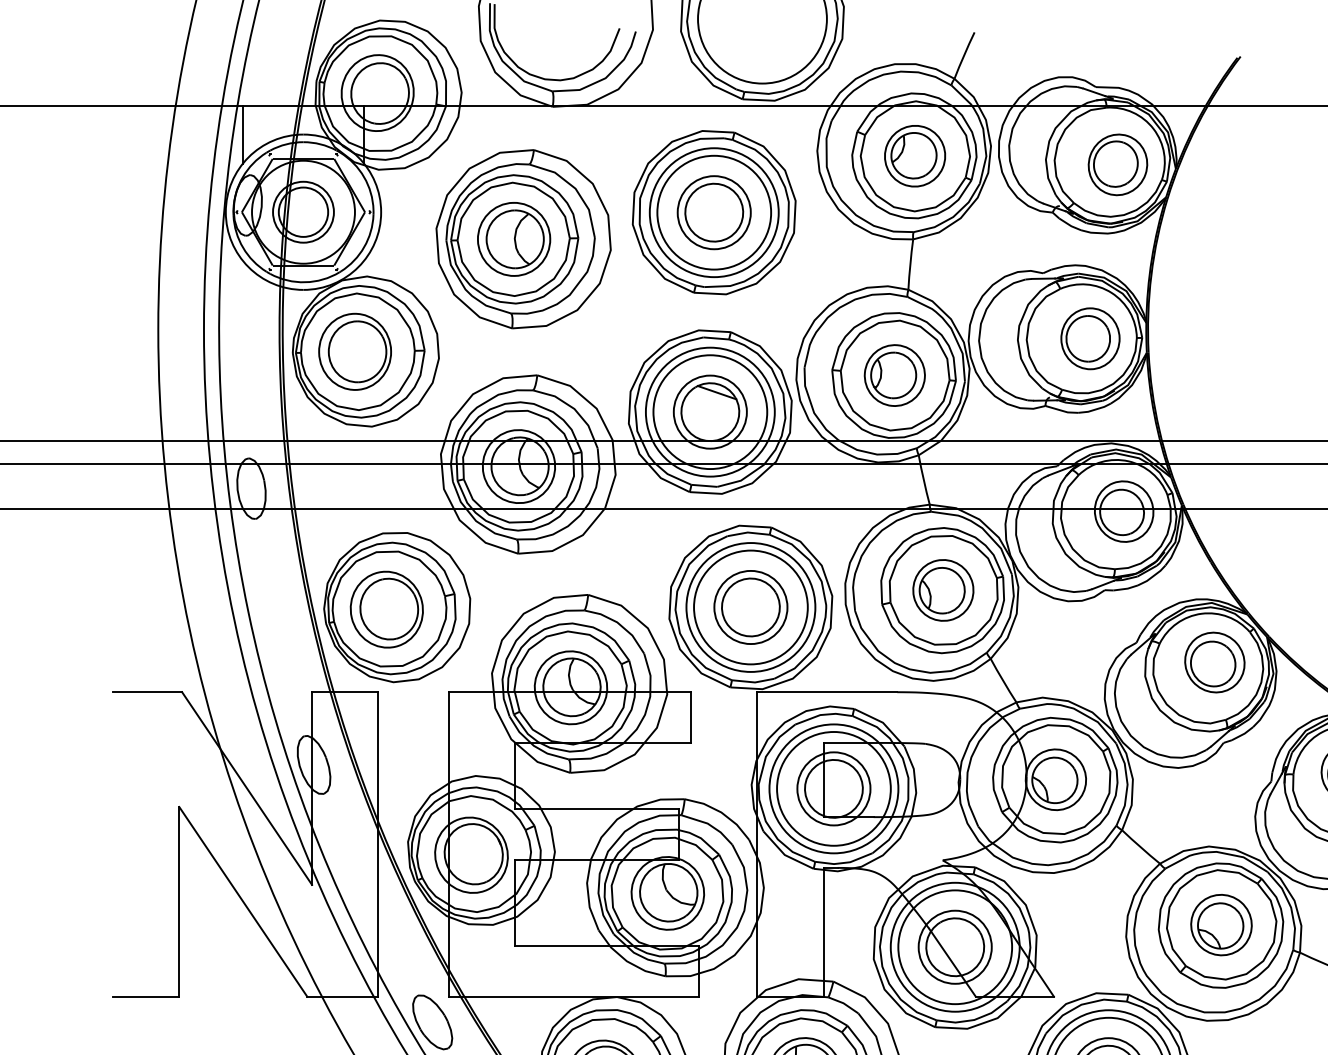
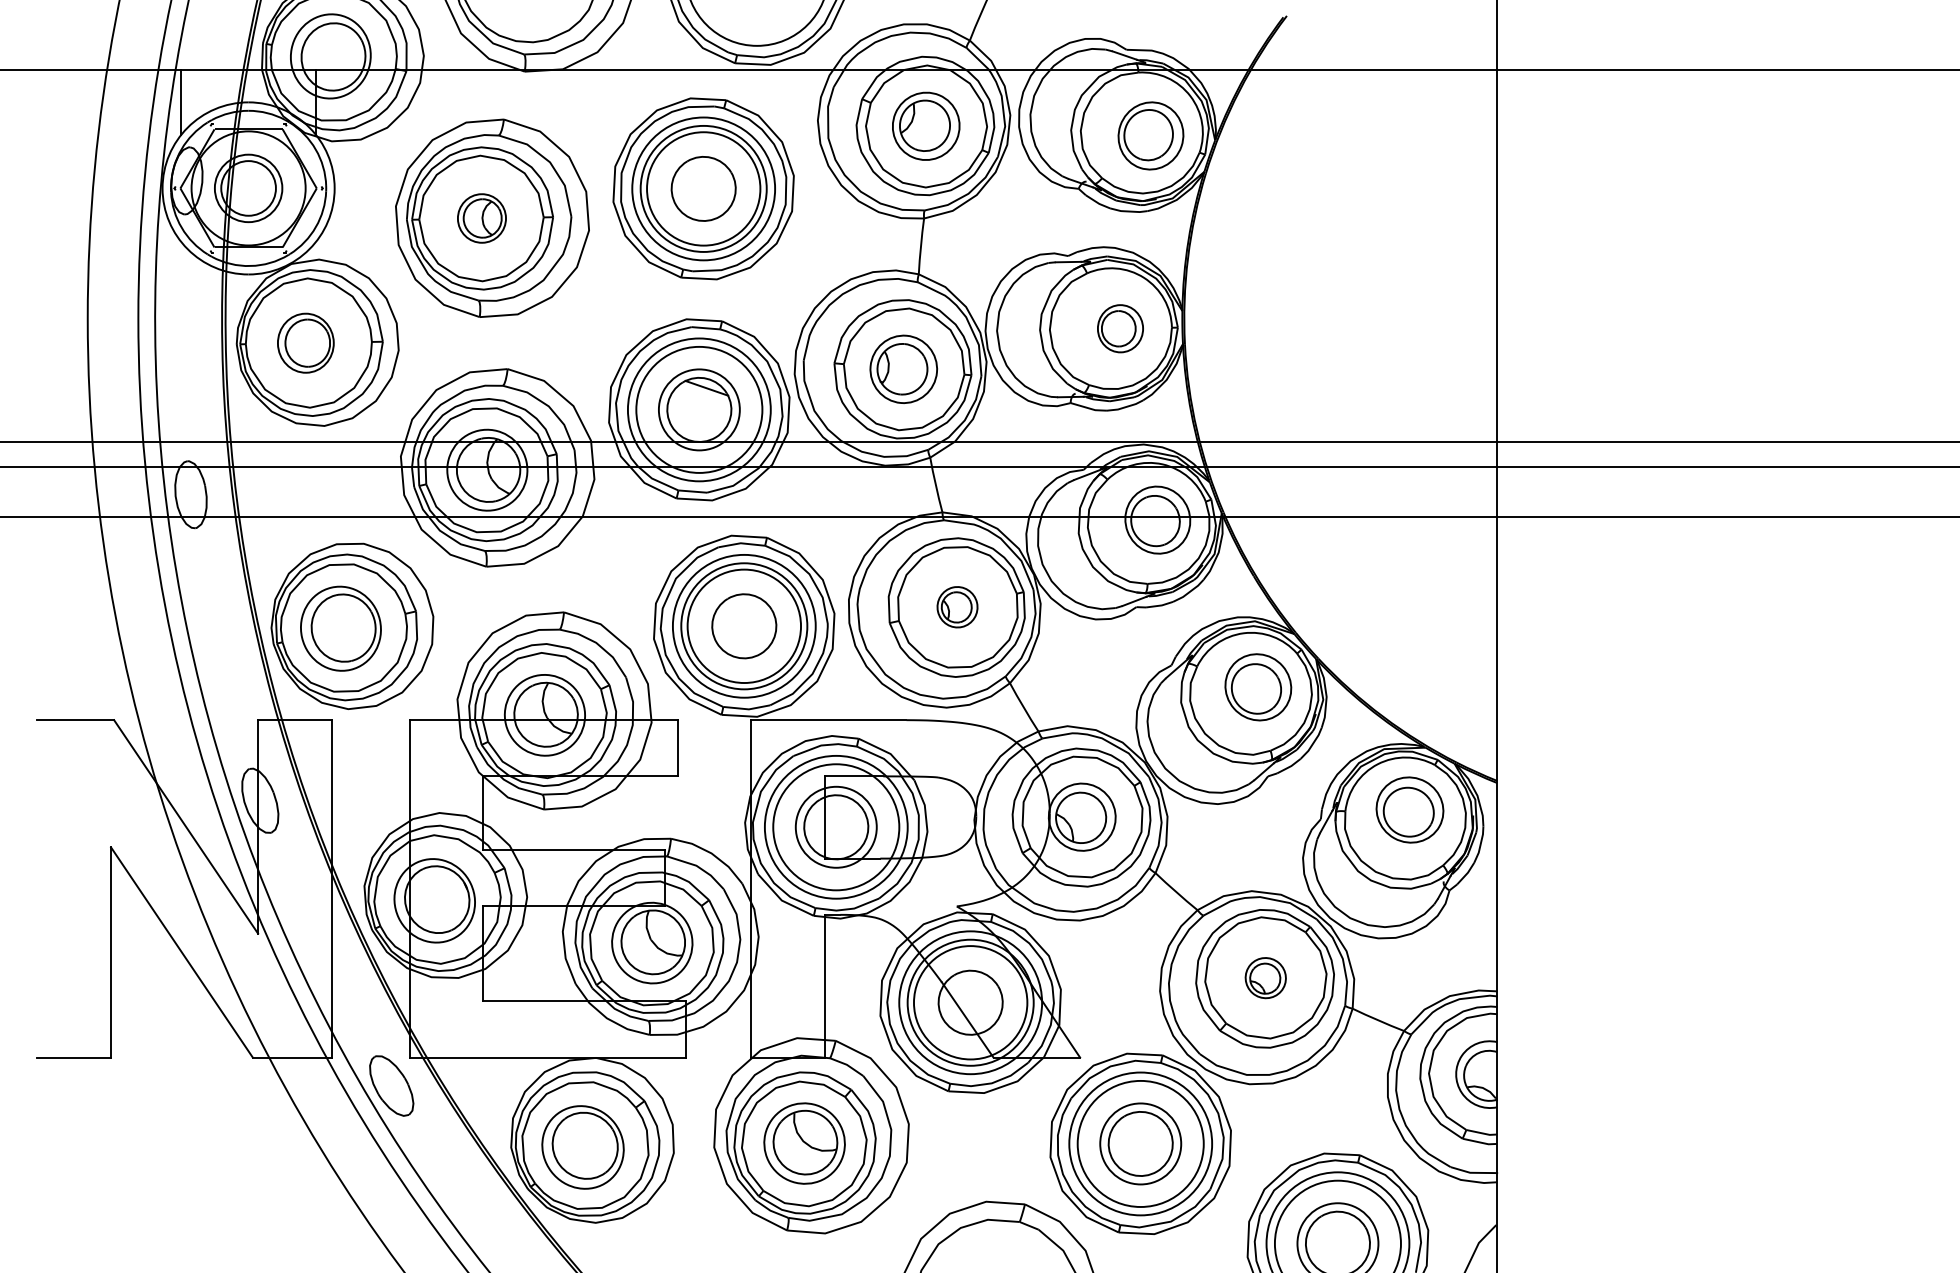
circle: (714, 212) -> (703, 188), size x1.4
part: (513, 239) -> (481, 218), size x0.6
part: (1090, 338) -> (1120, 328), size x0.7
part: (354, 352) -> (305, 343), size x0.7
part: (943, 589) -> (957, 606), size x0.6
circle: (750, 606) -> (743, 625), size x1.4
part: (1221, 924) -> (1265, 977), size x0.6
circle: (955, 947) -> (970, 1002), size x1.4

